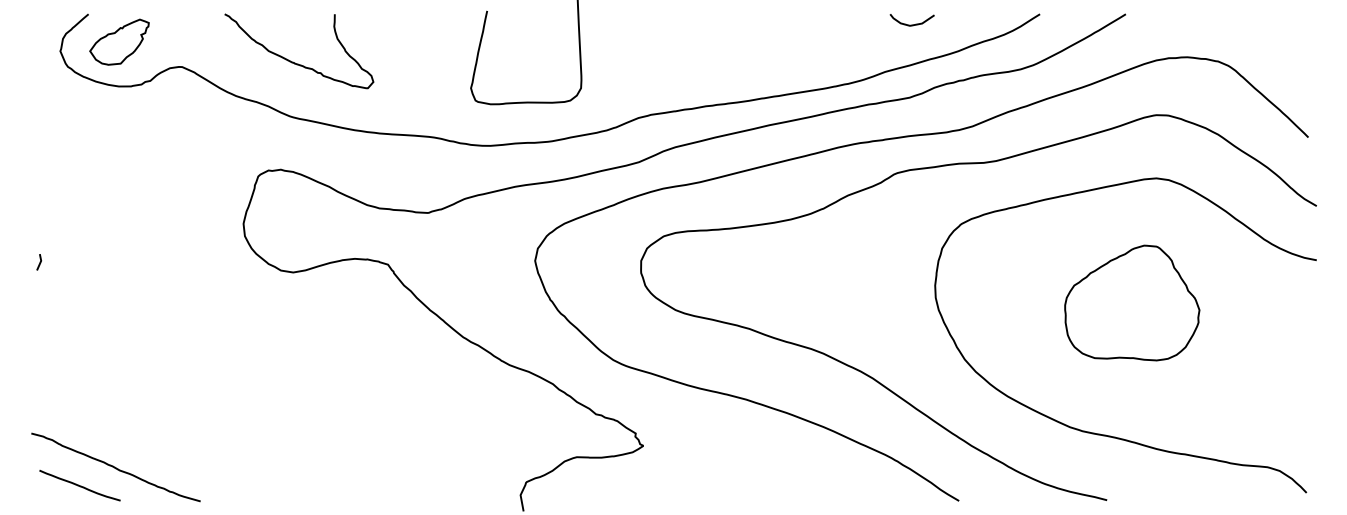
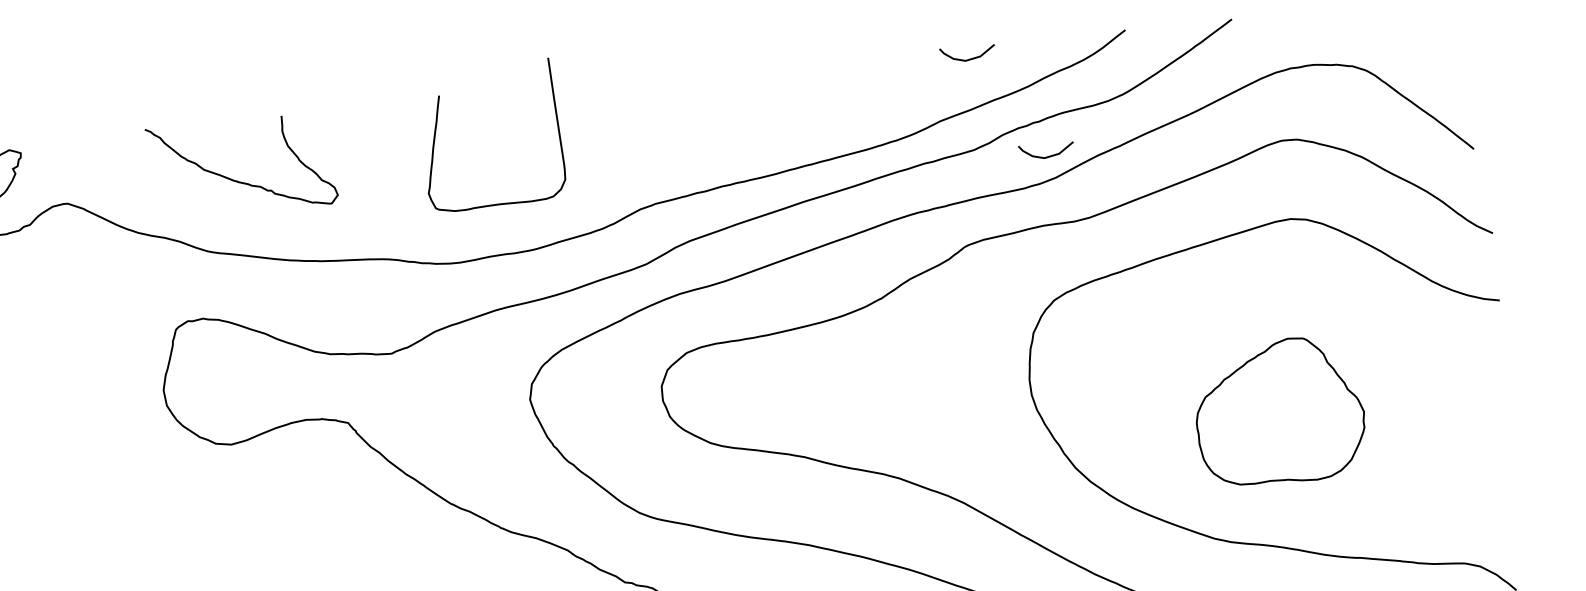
curve: (293, 61) -> (236, 179), moved
curve: (966, 108) -> (1046, 156), added
part: (1132, 302) -> (1279, 410), moved

